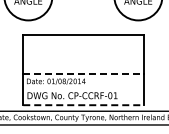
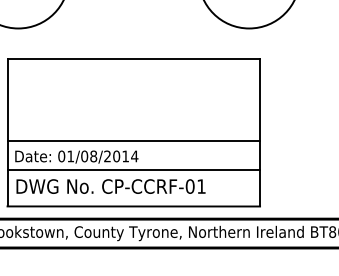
line: (83, 74) -> (134, 141), dashed -> solid
line: (83, 88) -> (134, 171), added
line: (83, 105) -> (134, 207), dashed -> solid

